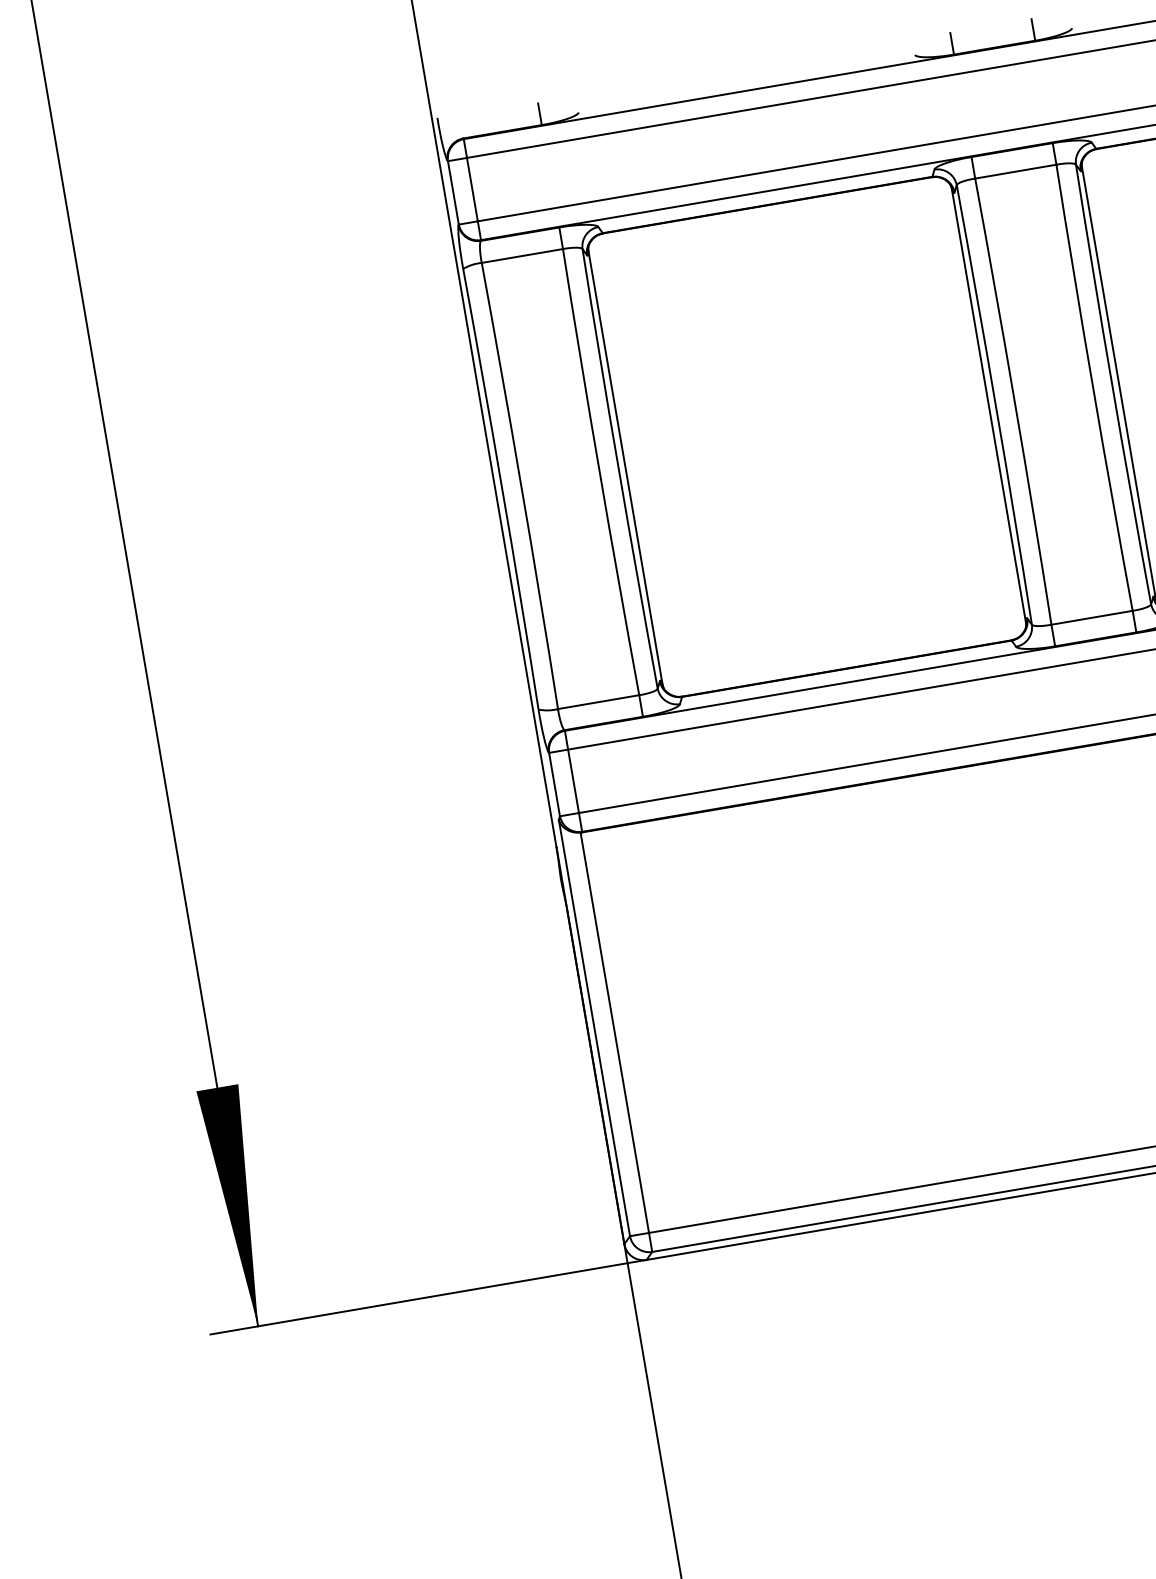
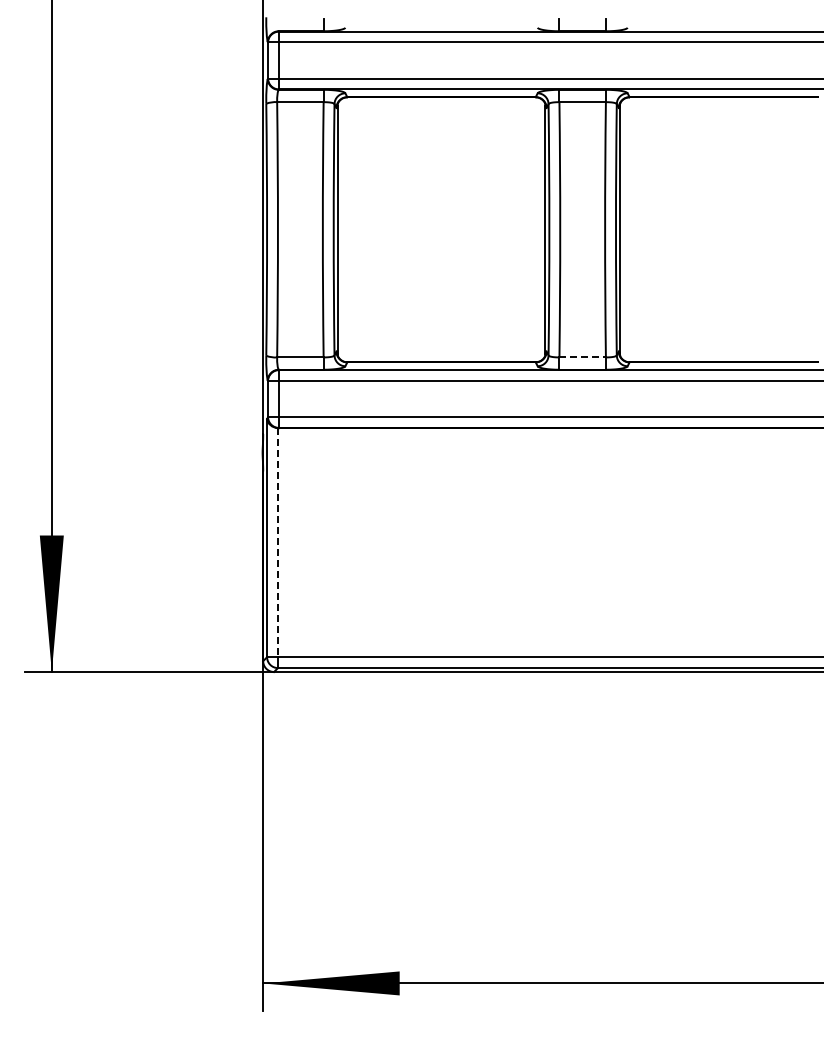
line: (1093, 617) -> (583, 357), solid -> dashed
line: (614, 1034) -> (277, 543), solid -> dashed

